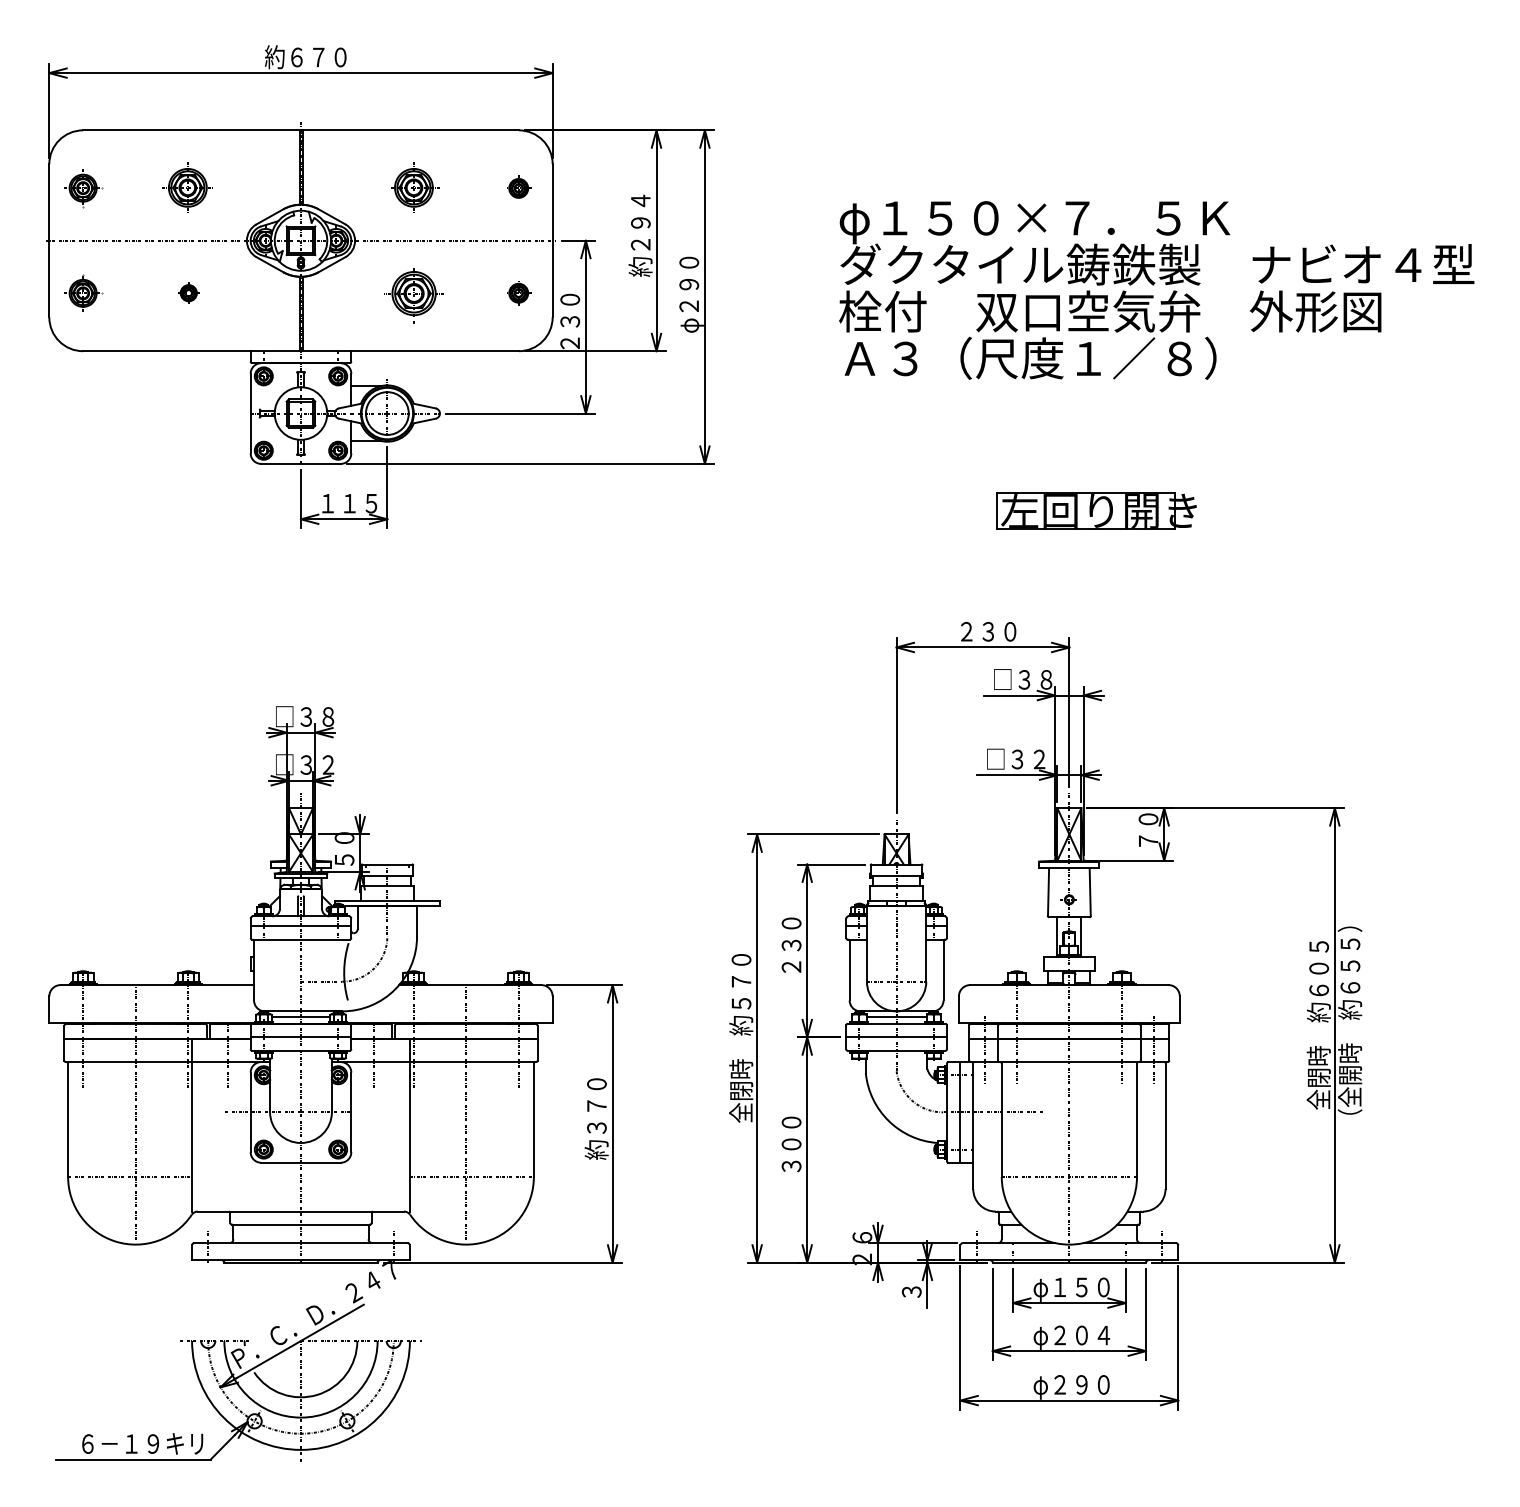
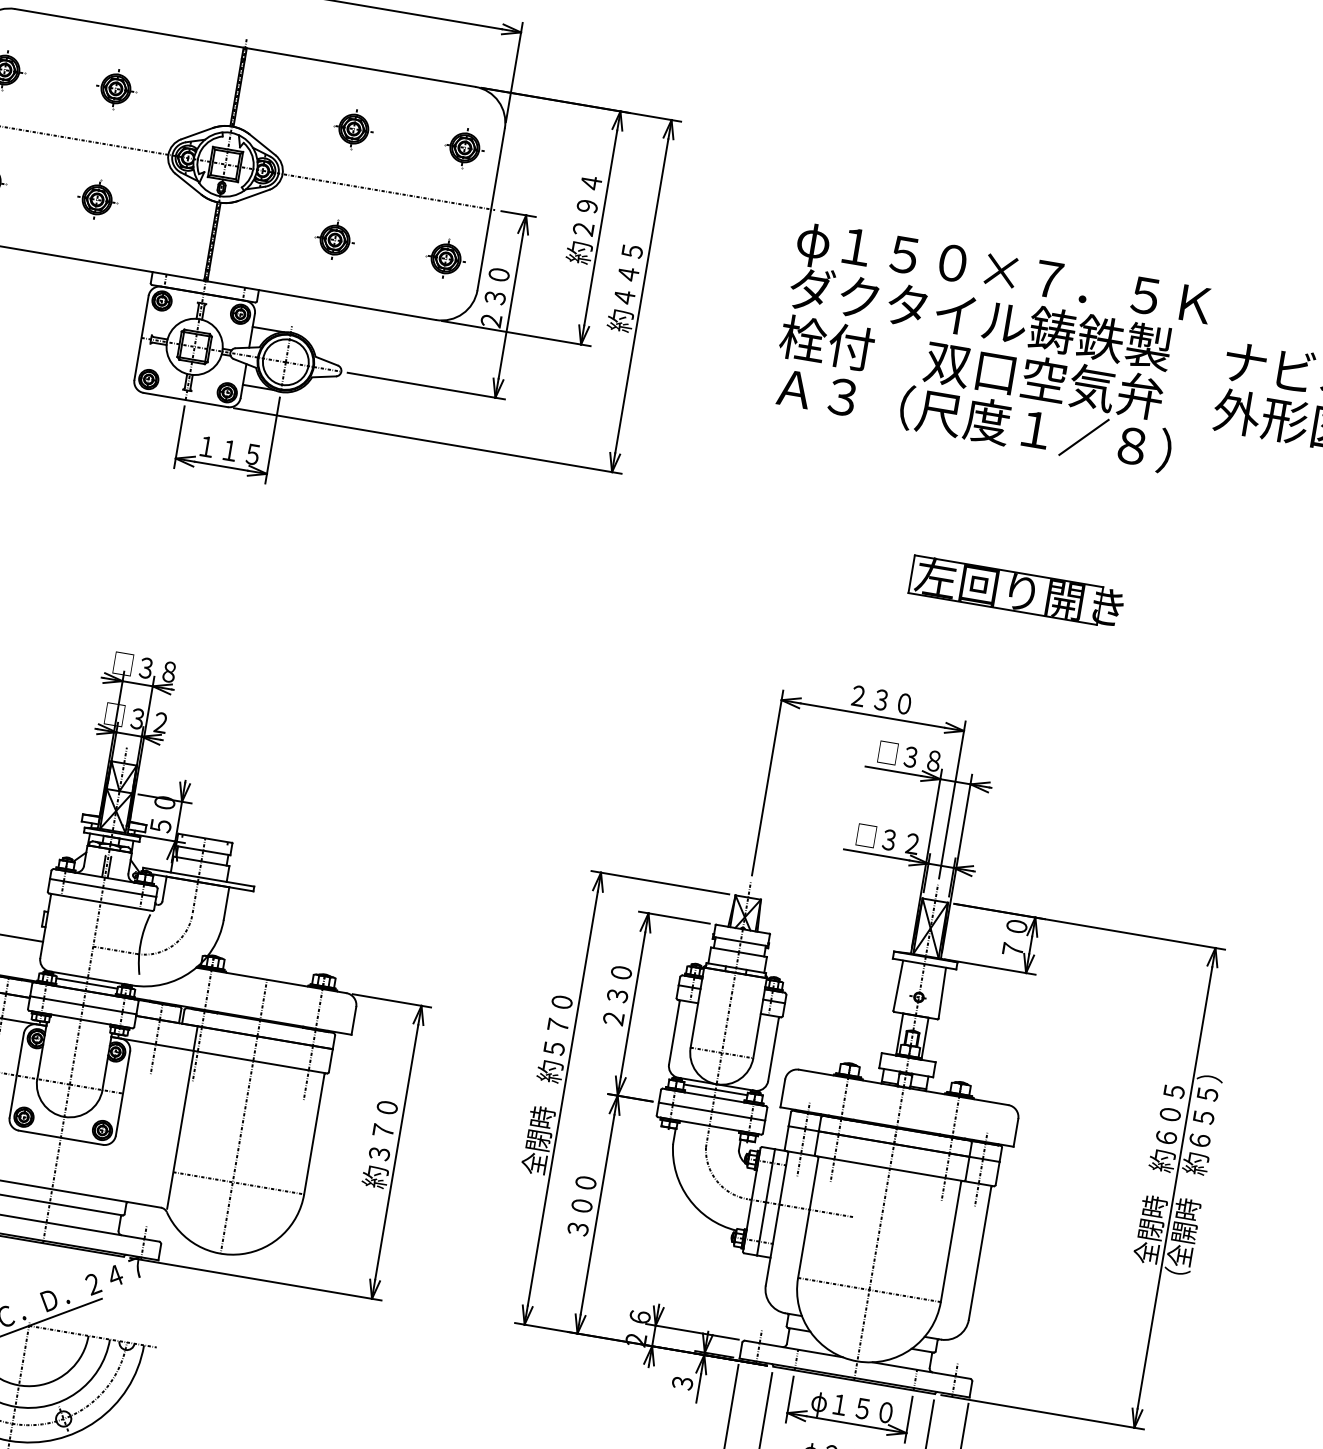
part: (189, 188) -> (117, 89), size x0.71
part: (412, 188) -> (352, 129), size x0.71
part: (518, 188) -> (464, 148), size x1.43
part: (189, 292) -> (98, 199), size x1.67
part: (412, 292) -> (333, 239), size x0.62
part: (518, 292) -> (445, 257), size x1.43
text: (690, 292) -> (627, 288), φ２９０ -> 約４４５

